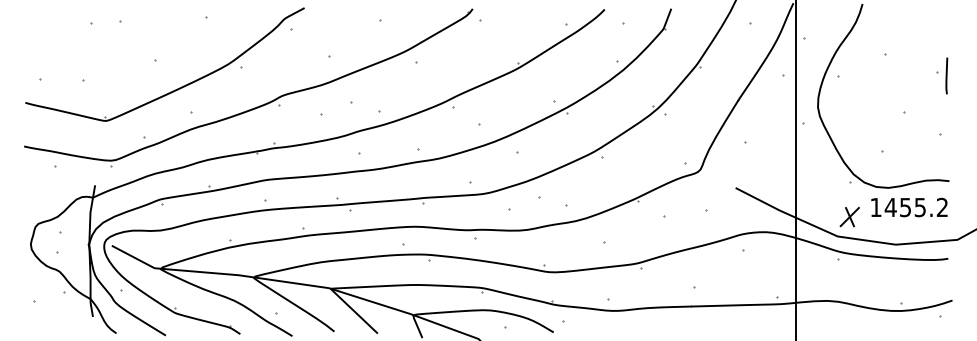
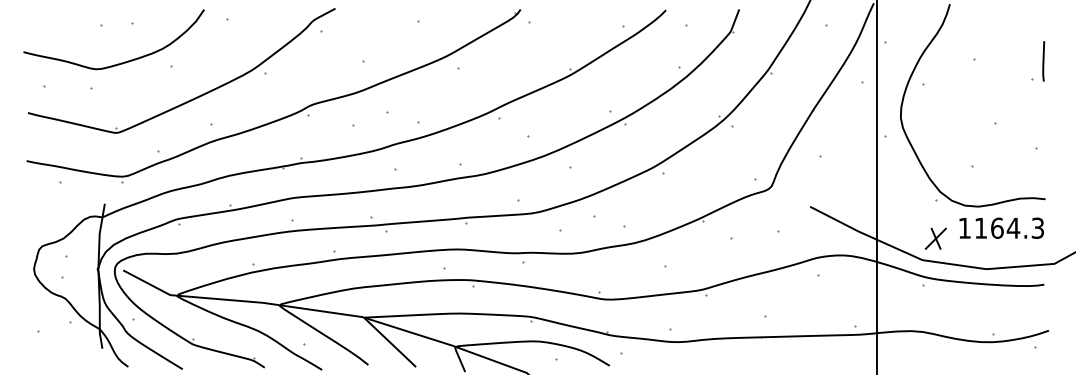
curve: (106, 57) -> (117, 63), added
line: (946, 76) -> (1043, 61), moved
text: (915, 206) -> (1008, 227), 1455.2 -> 1164.3

